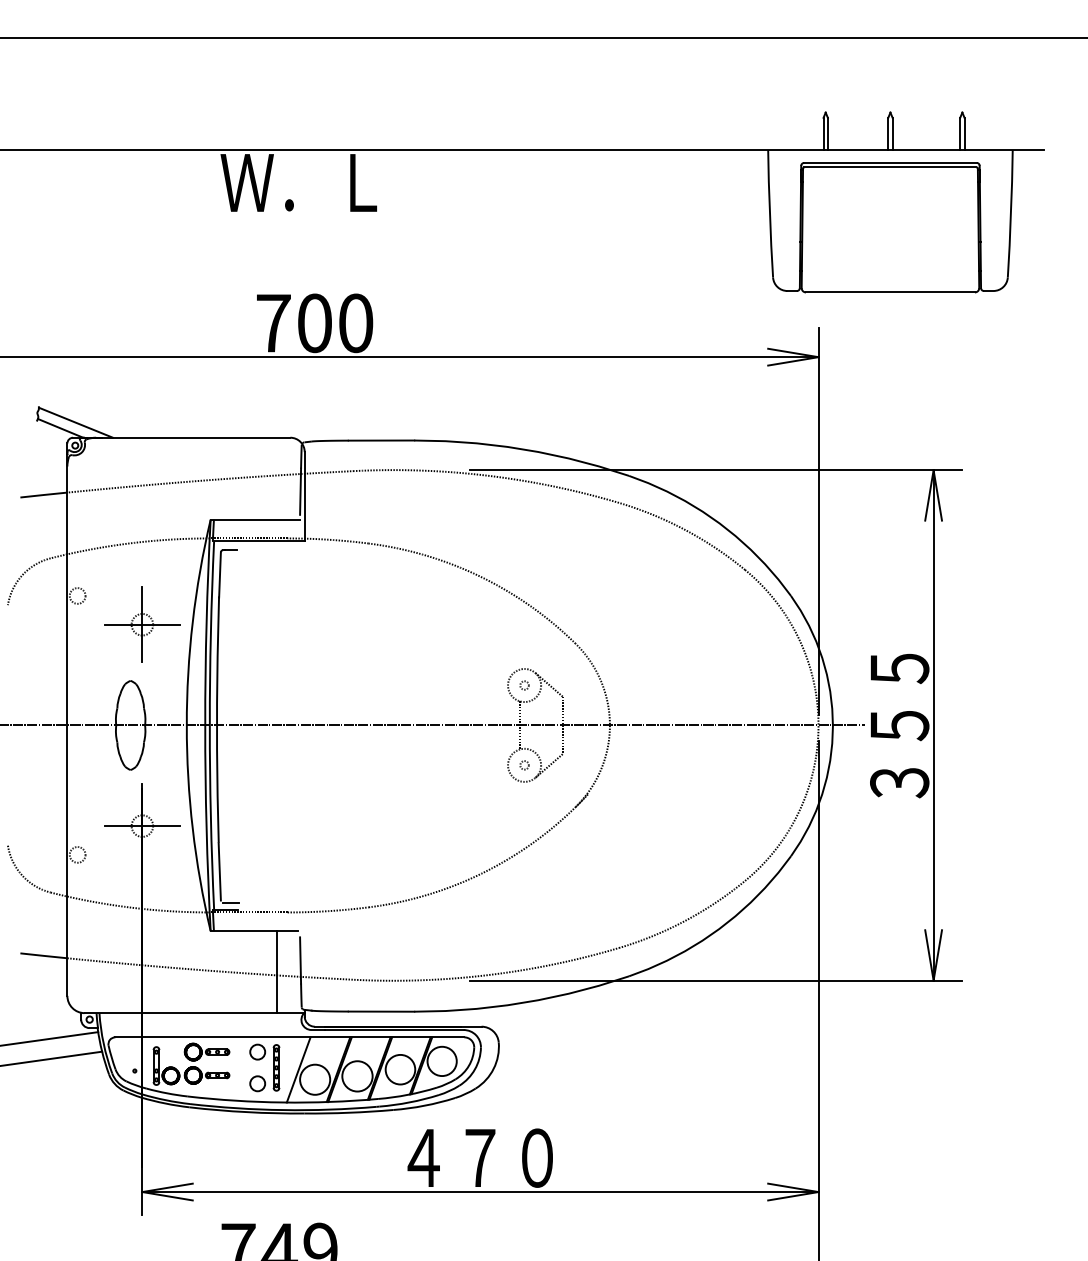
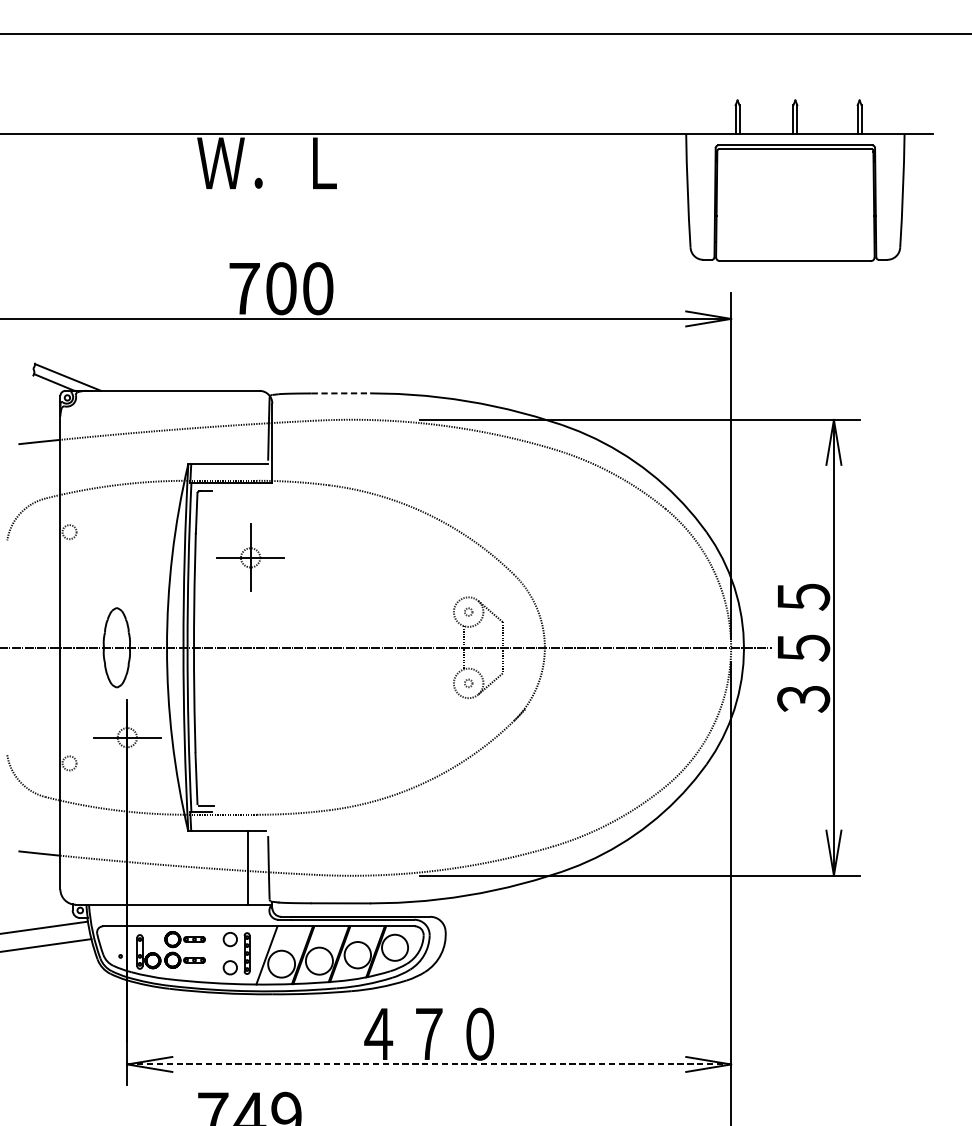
line: (381, 440) -> (340, 393), solid -> dashed
part: (142, 624) -> (250, 557), moved
line: (480, 1192) -> (429, 1064), solid -> dashed

